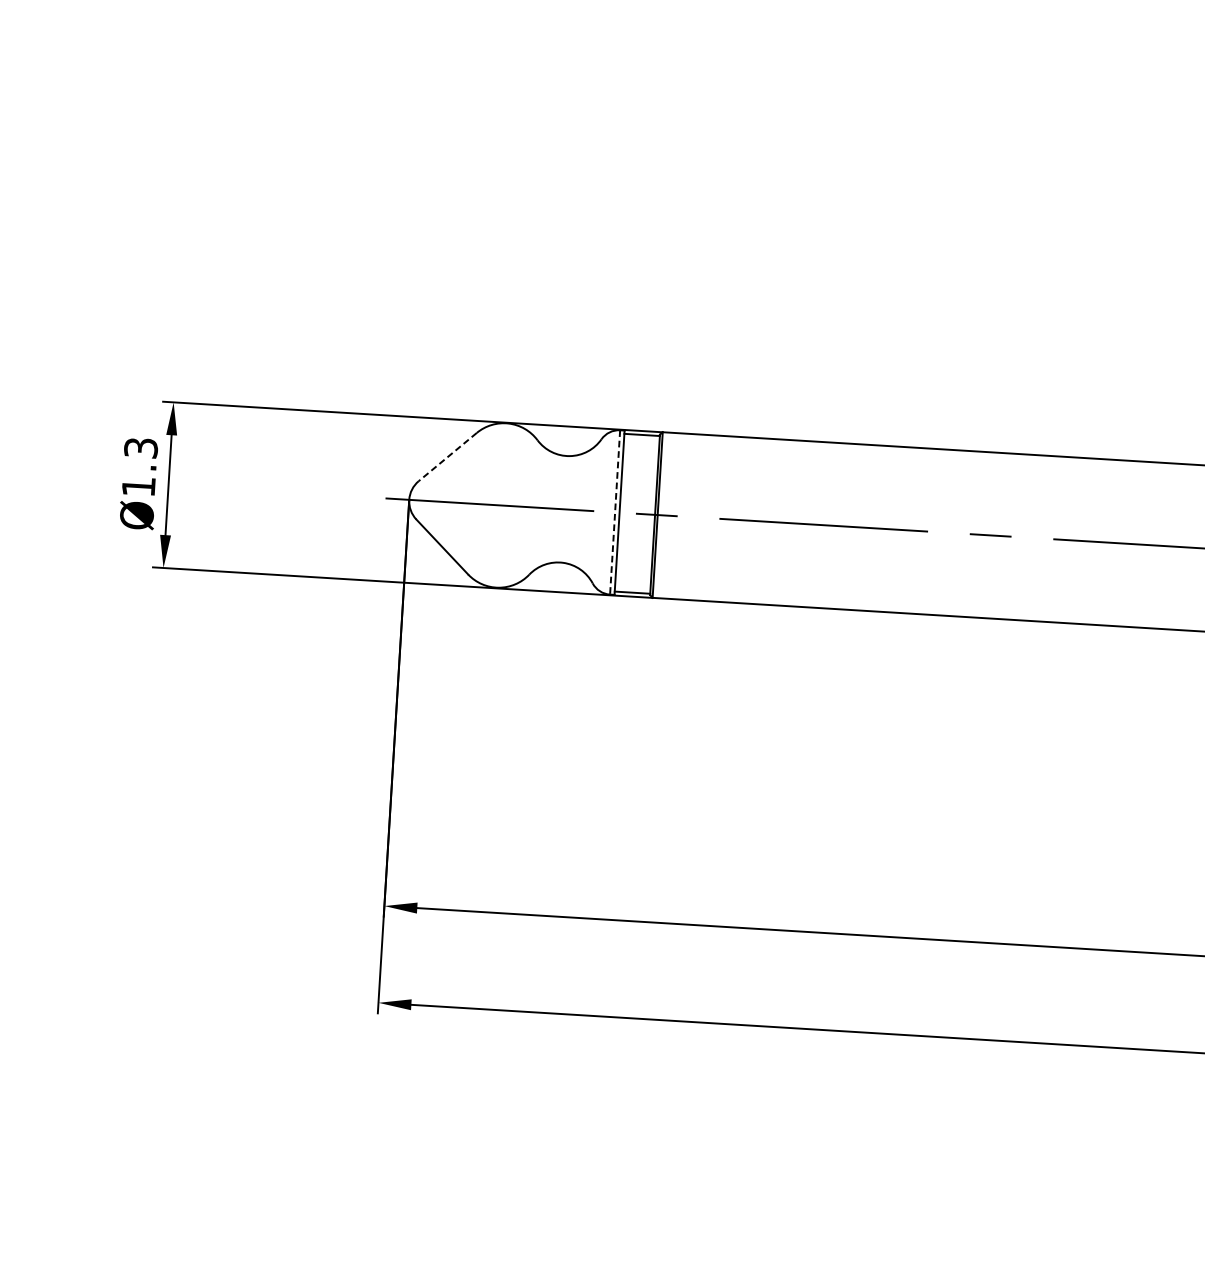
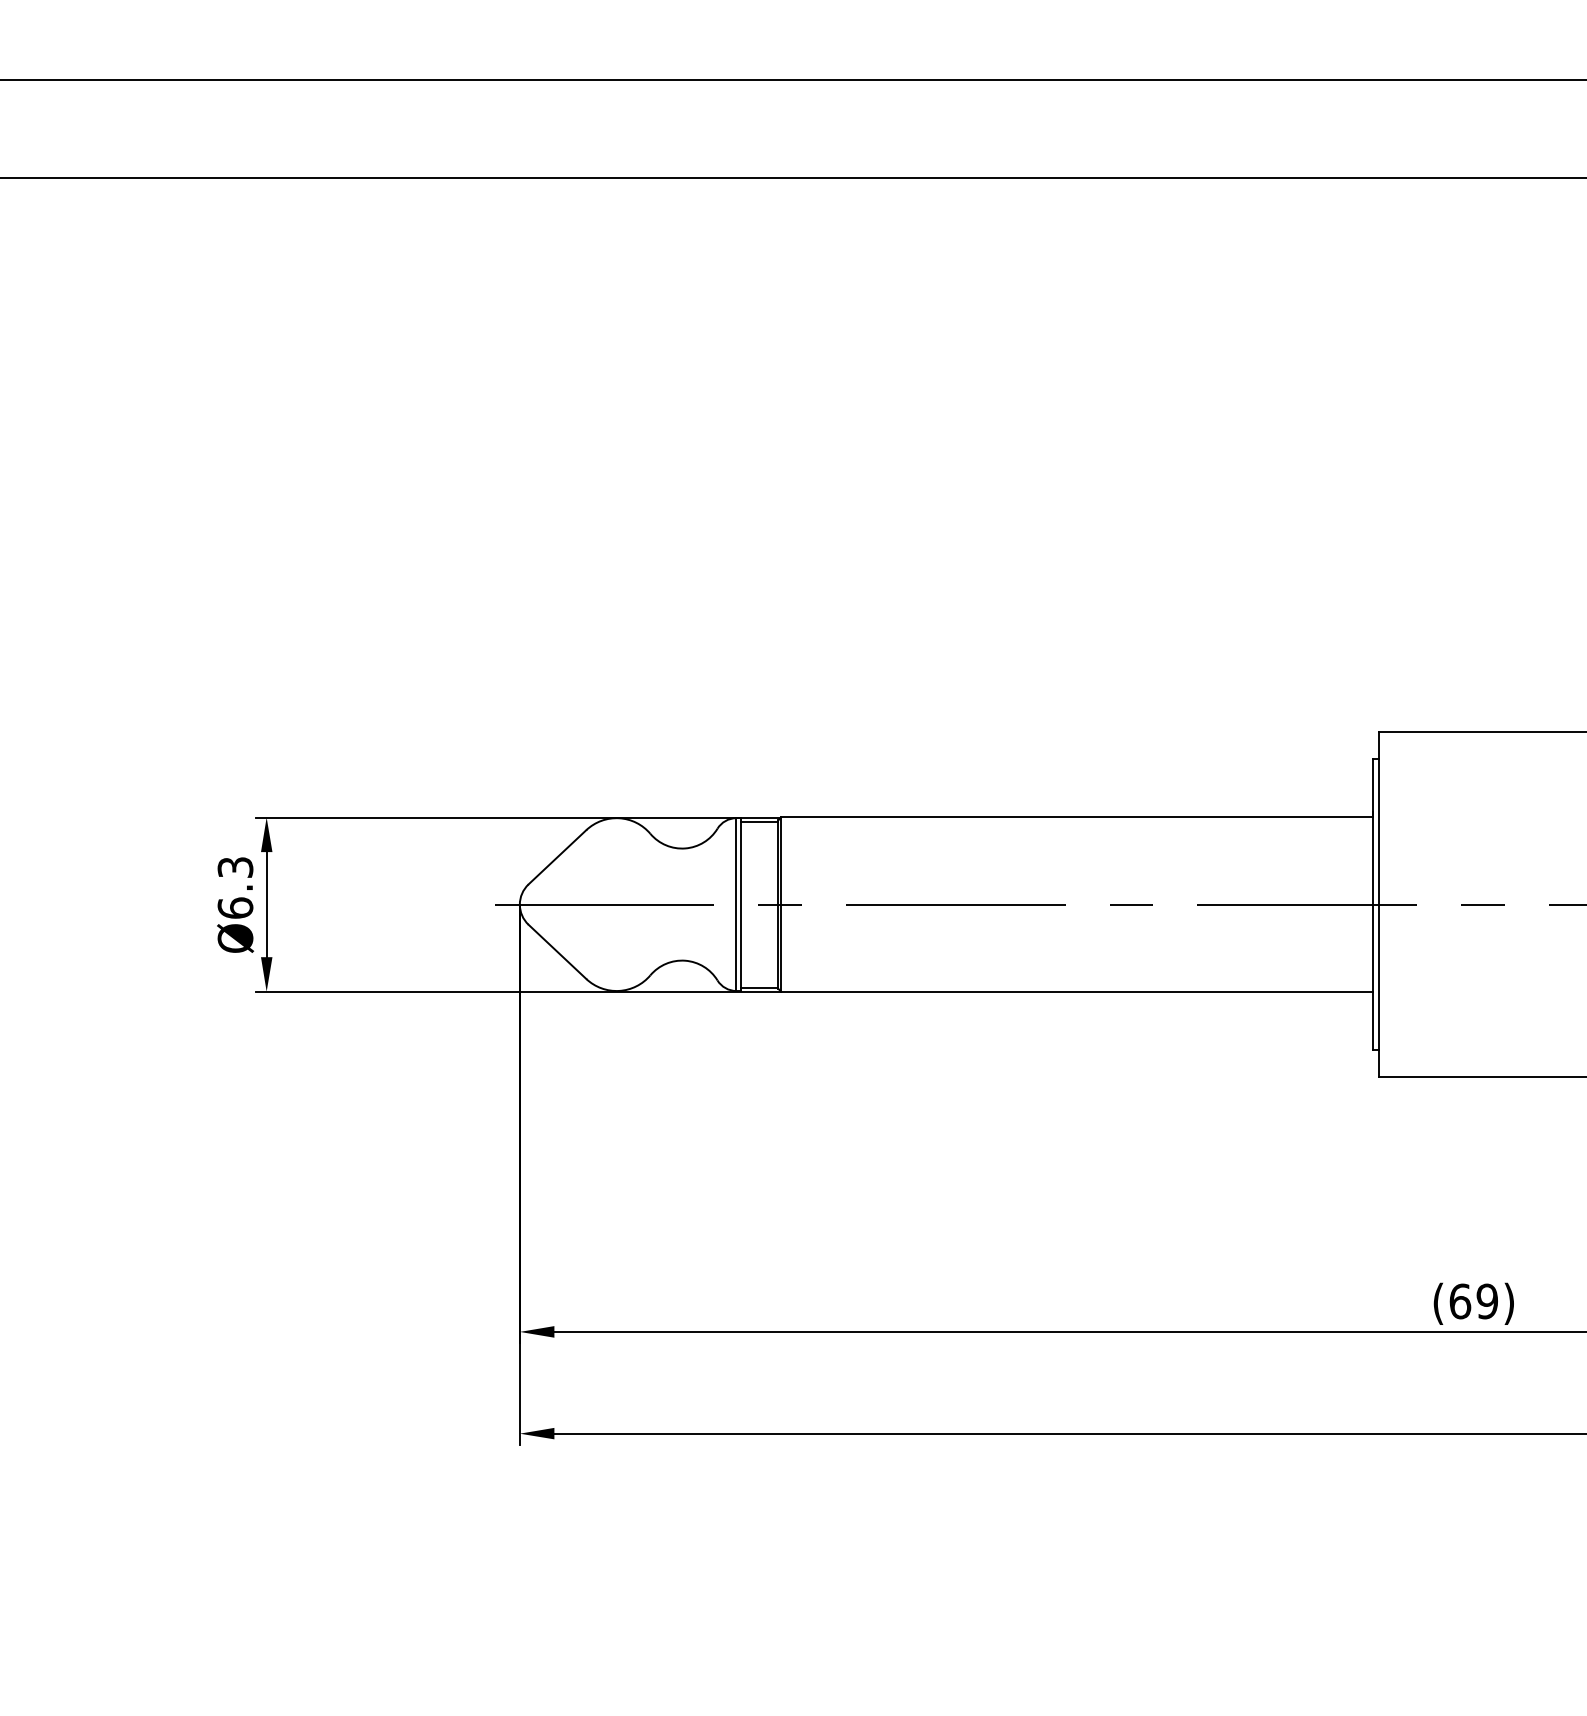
line: (447, 457) -> (557, 857), dashed -> solid
text: (138, 486) -> (235, 907), Ø1.3 -> Ø6.3
line: (615, 513) -> (736, 905), dashed -> solid

